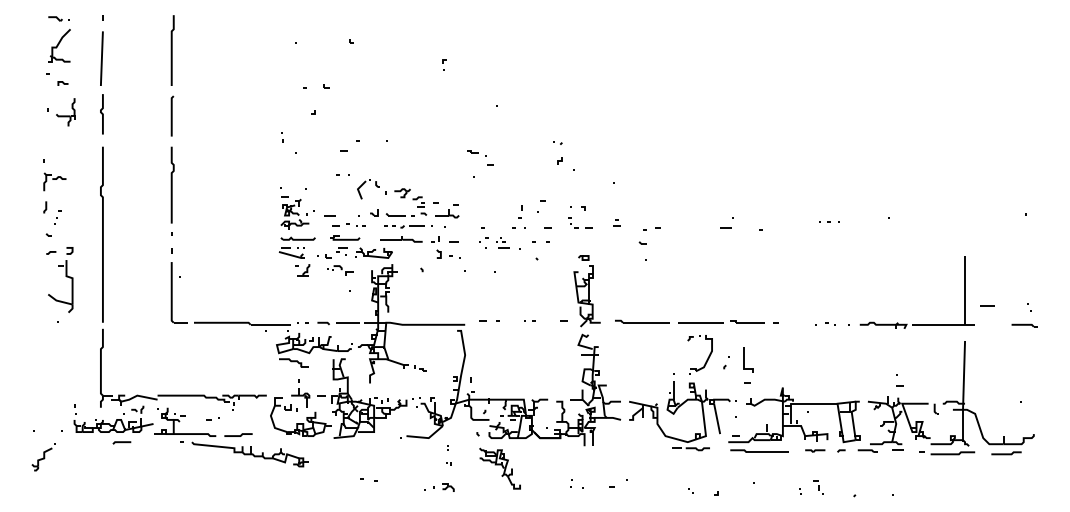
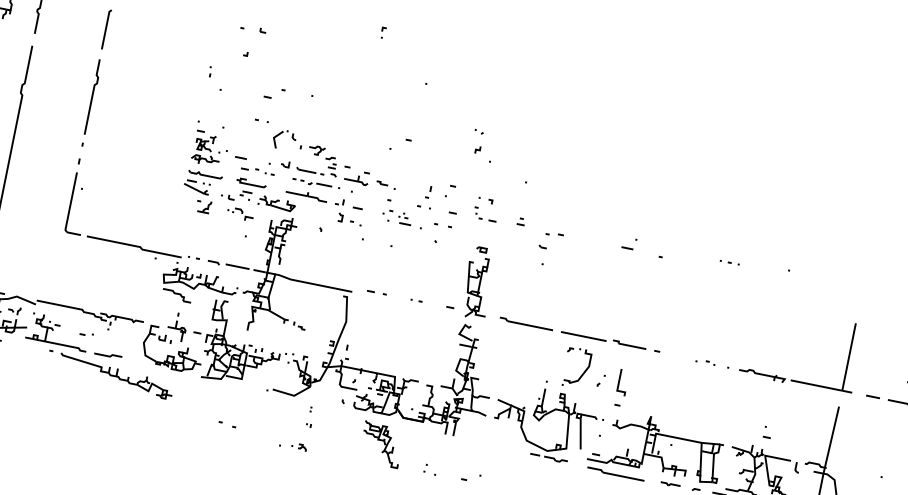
part: (476, 153) -> (385, 185), moved
line: (987, 305) -> (873, 396), moved
part: (499, 468) -> (381, 444), moved
part: (443, 487) -> (298, 447), size x0.71

